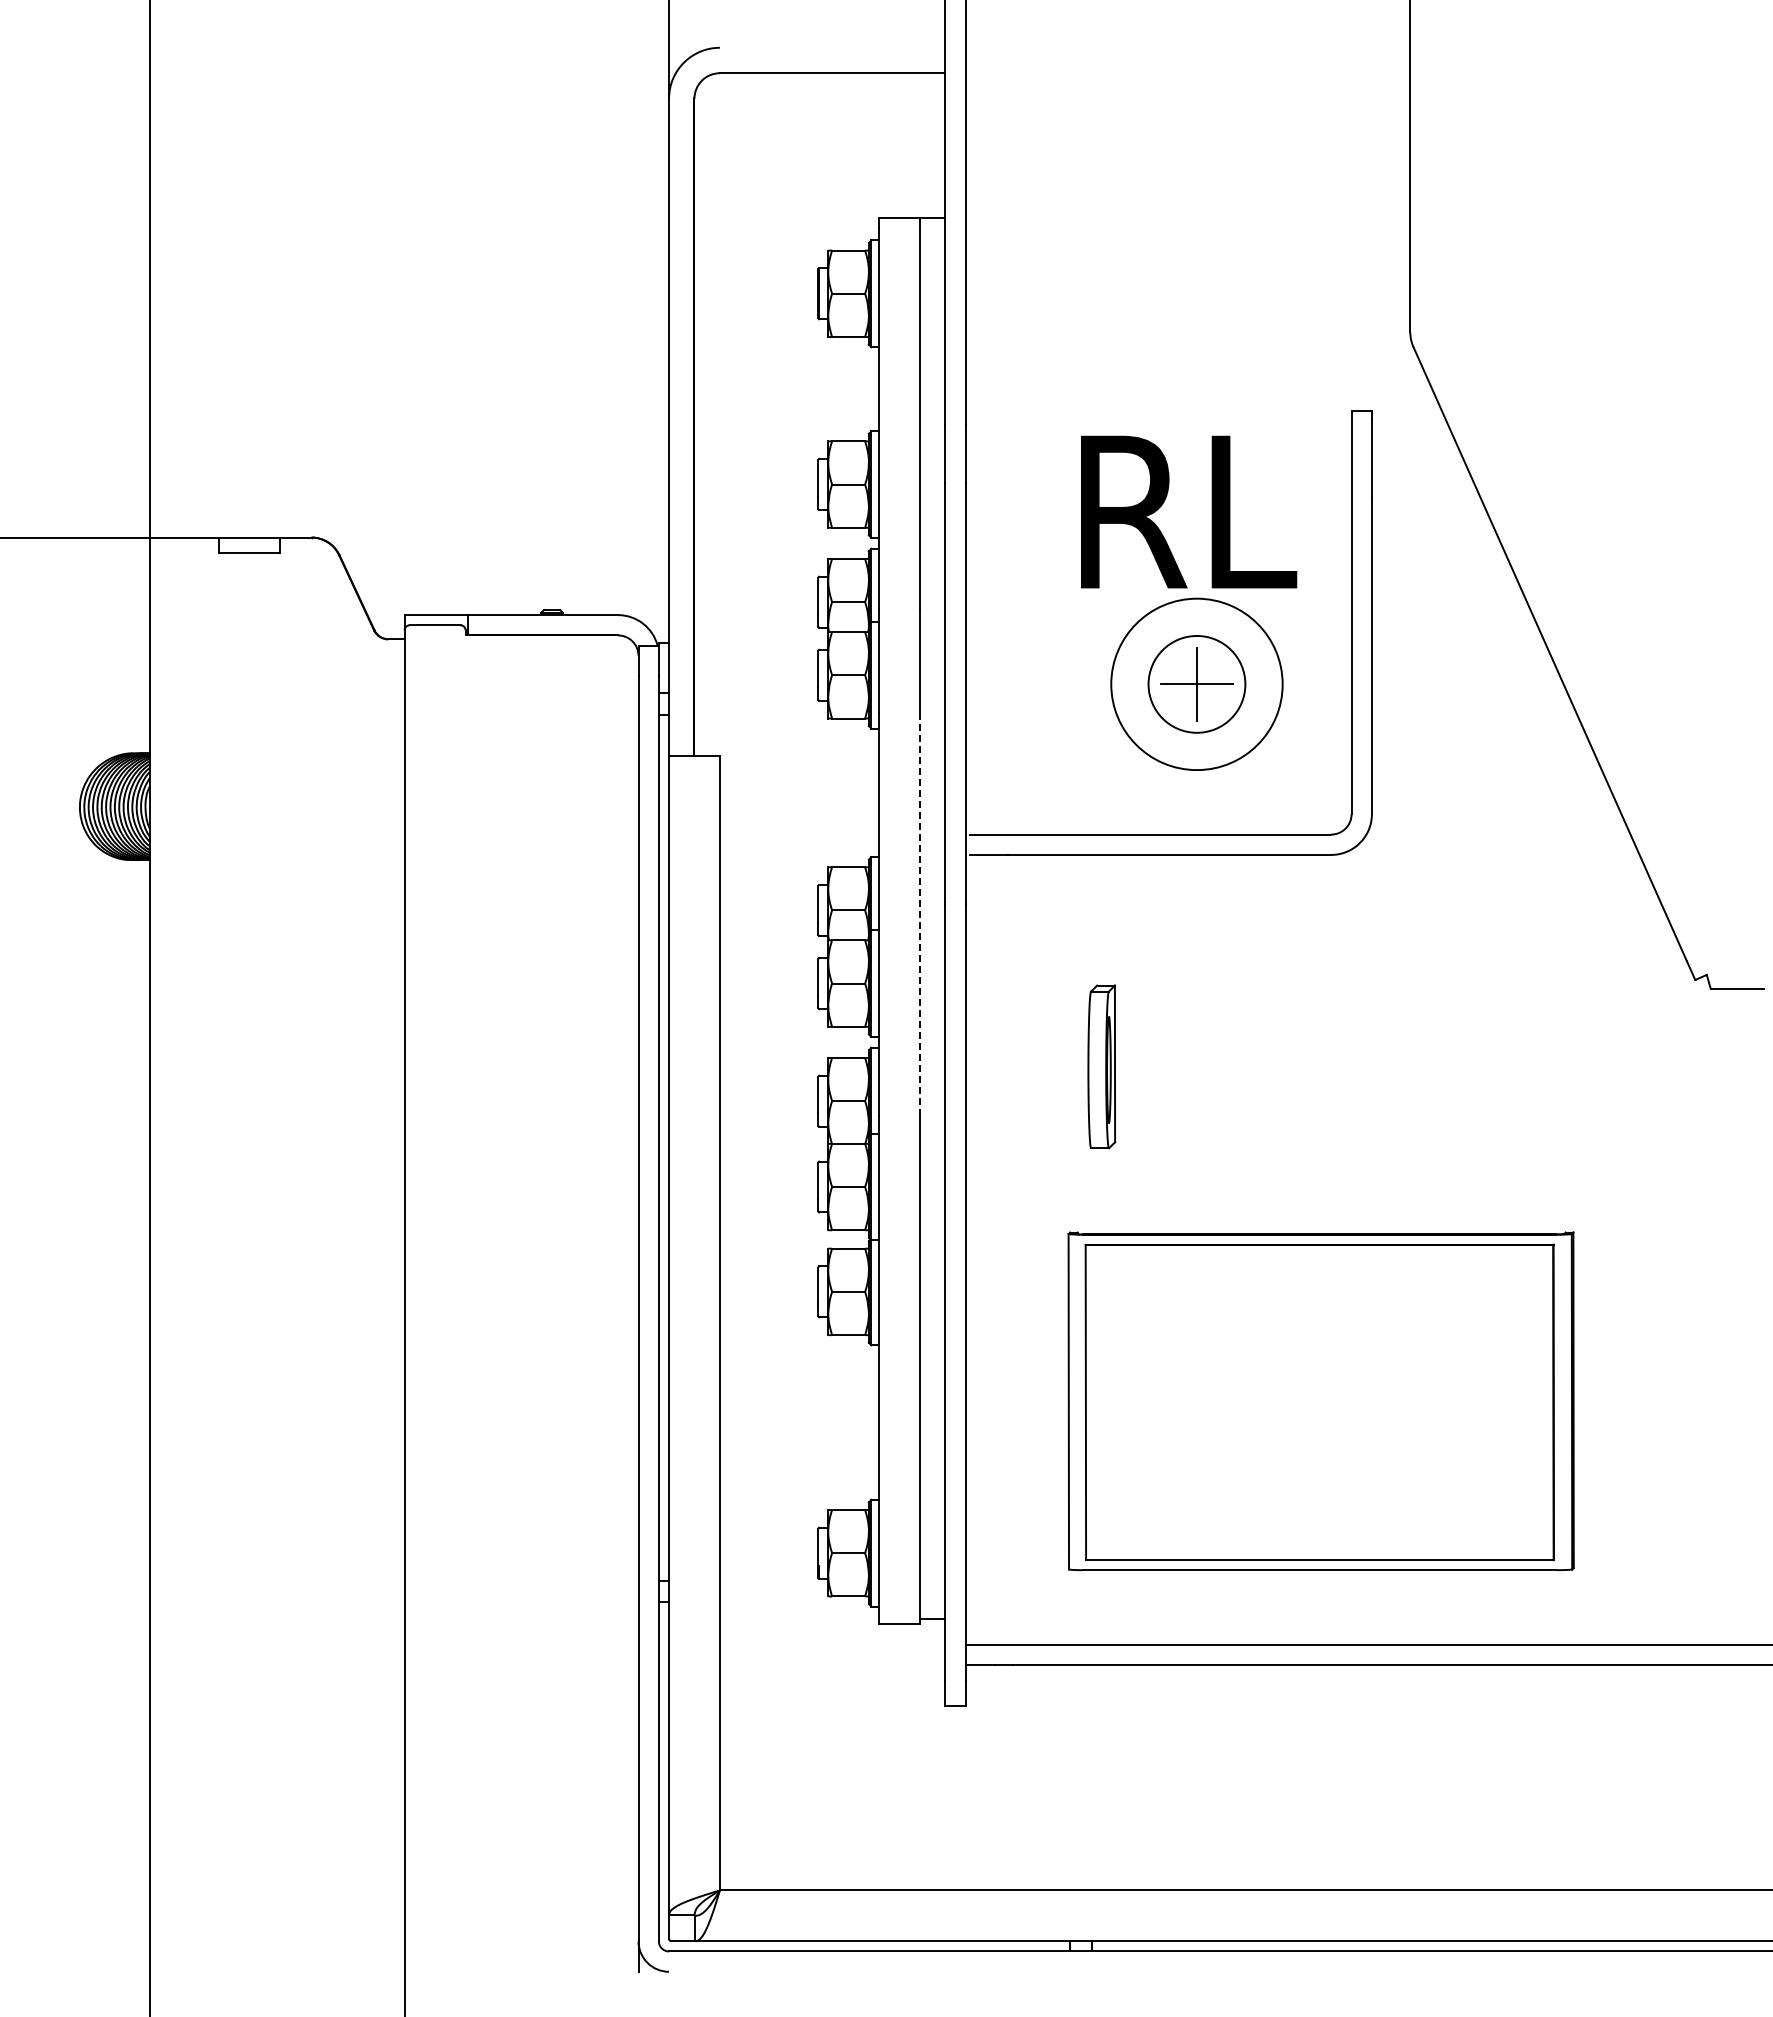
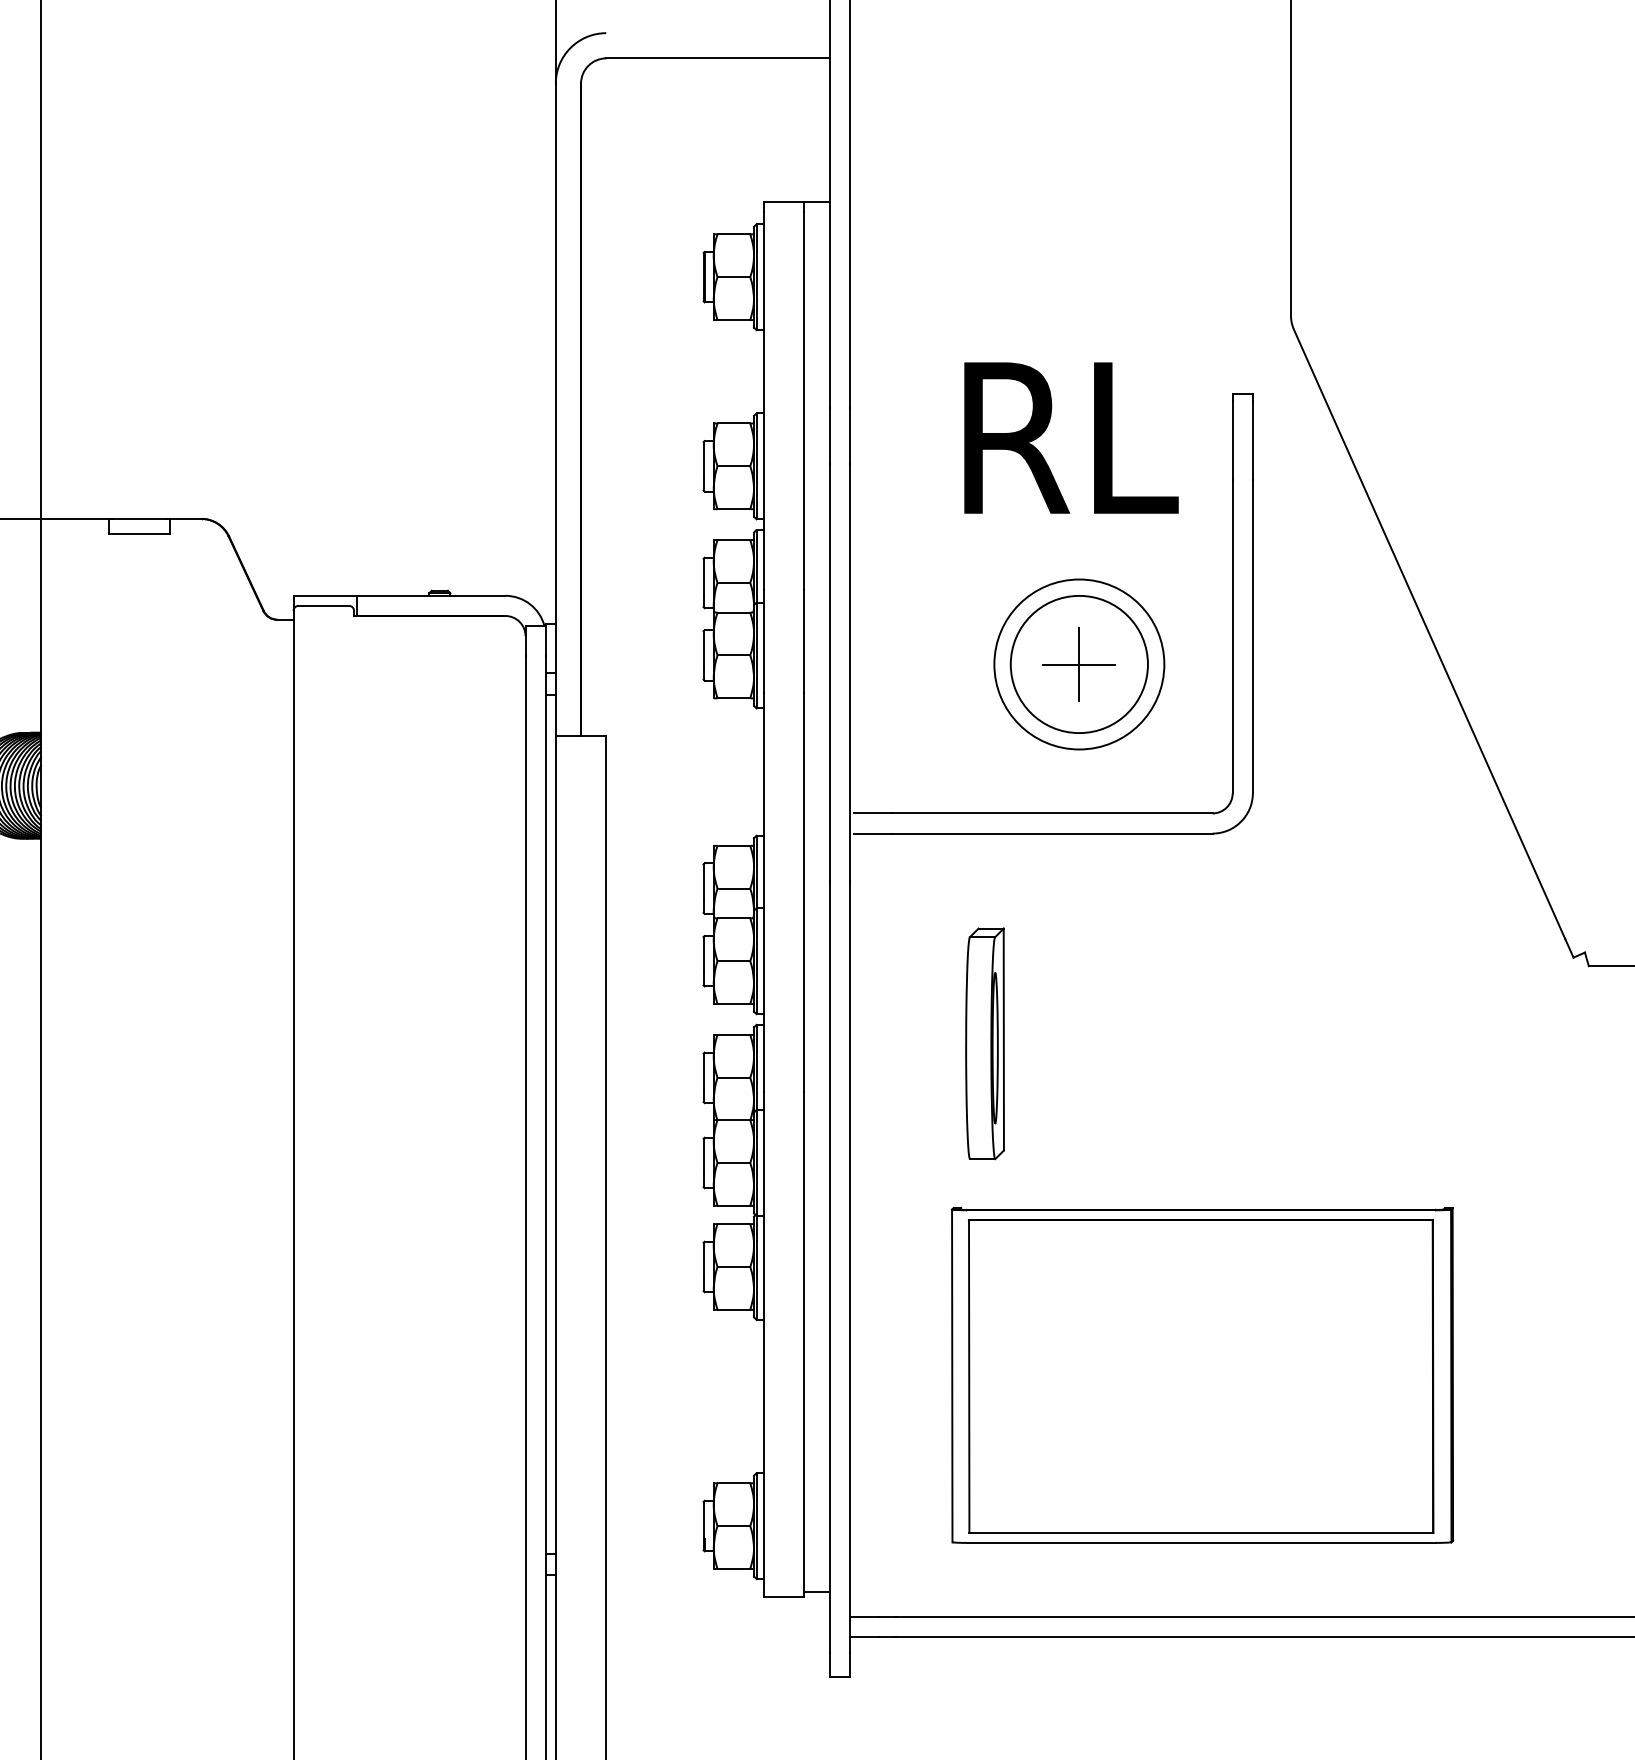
text: (1189, 511) -> (1071, 437), moved
circle: (1196, 684) -> (1078, 664), size x1.43
line: (919, 915) -> (804, 893), dashed -> solid
part: (1101, 1066) -> (984, 1043), size x1.43

